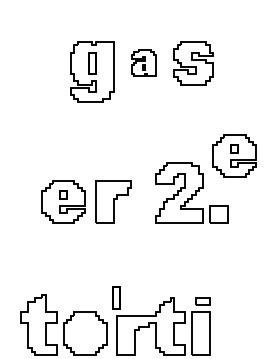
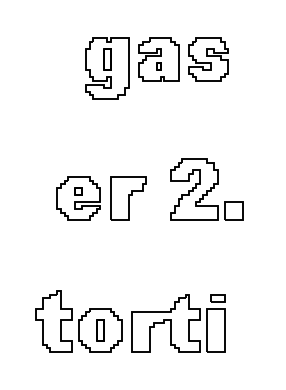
part: (143, 63) -> (158, 59), size x1.67
part: (234, 156) -> (249, 152), removed
part: (116, 298) -> (100, 330), moved

